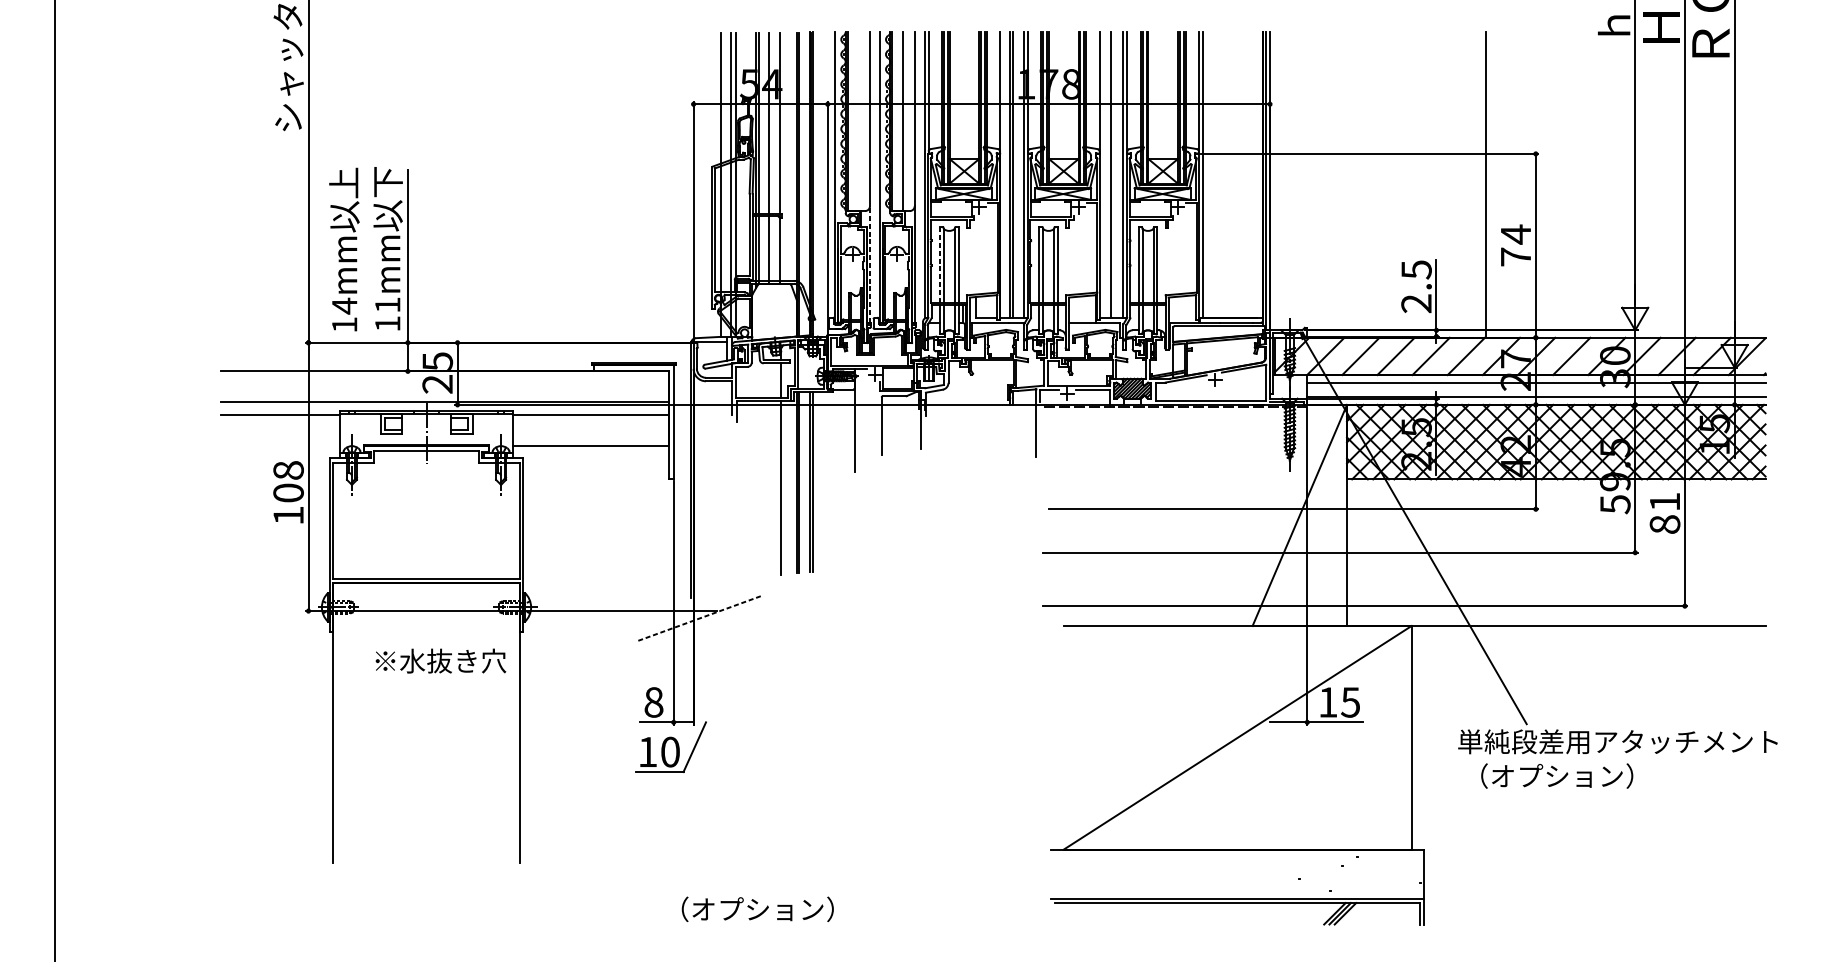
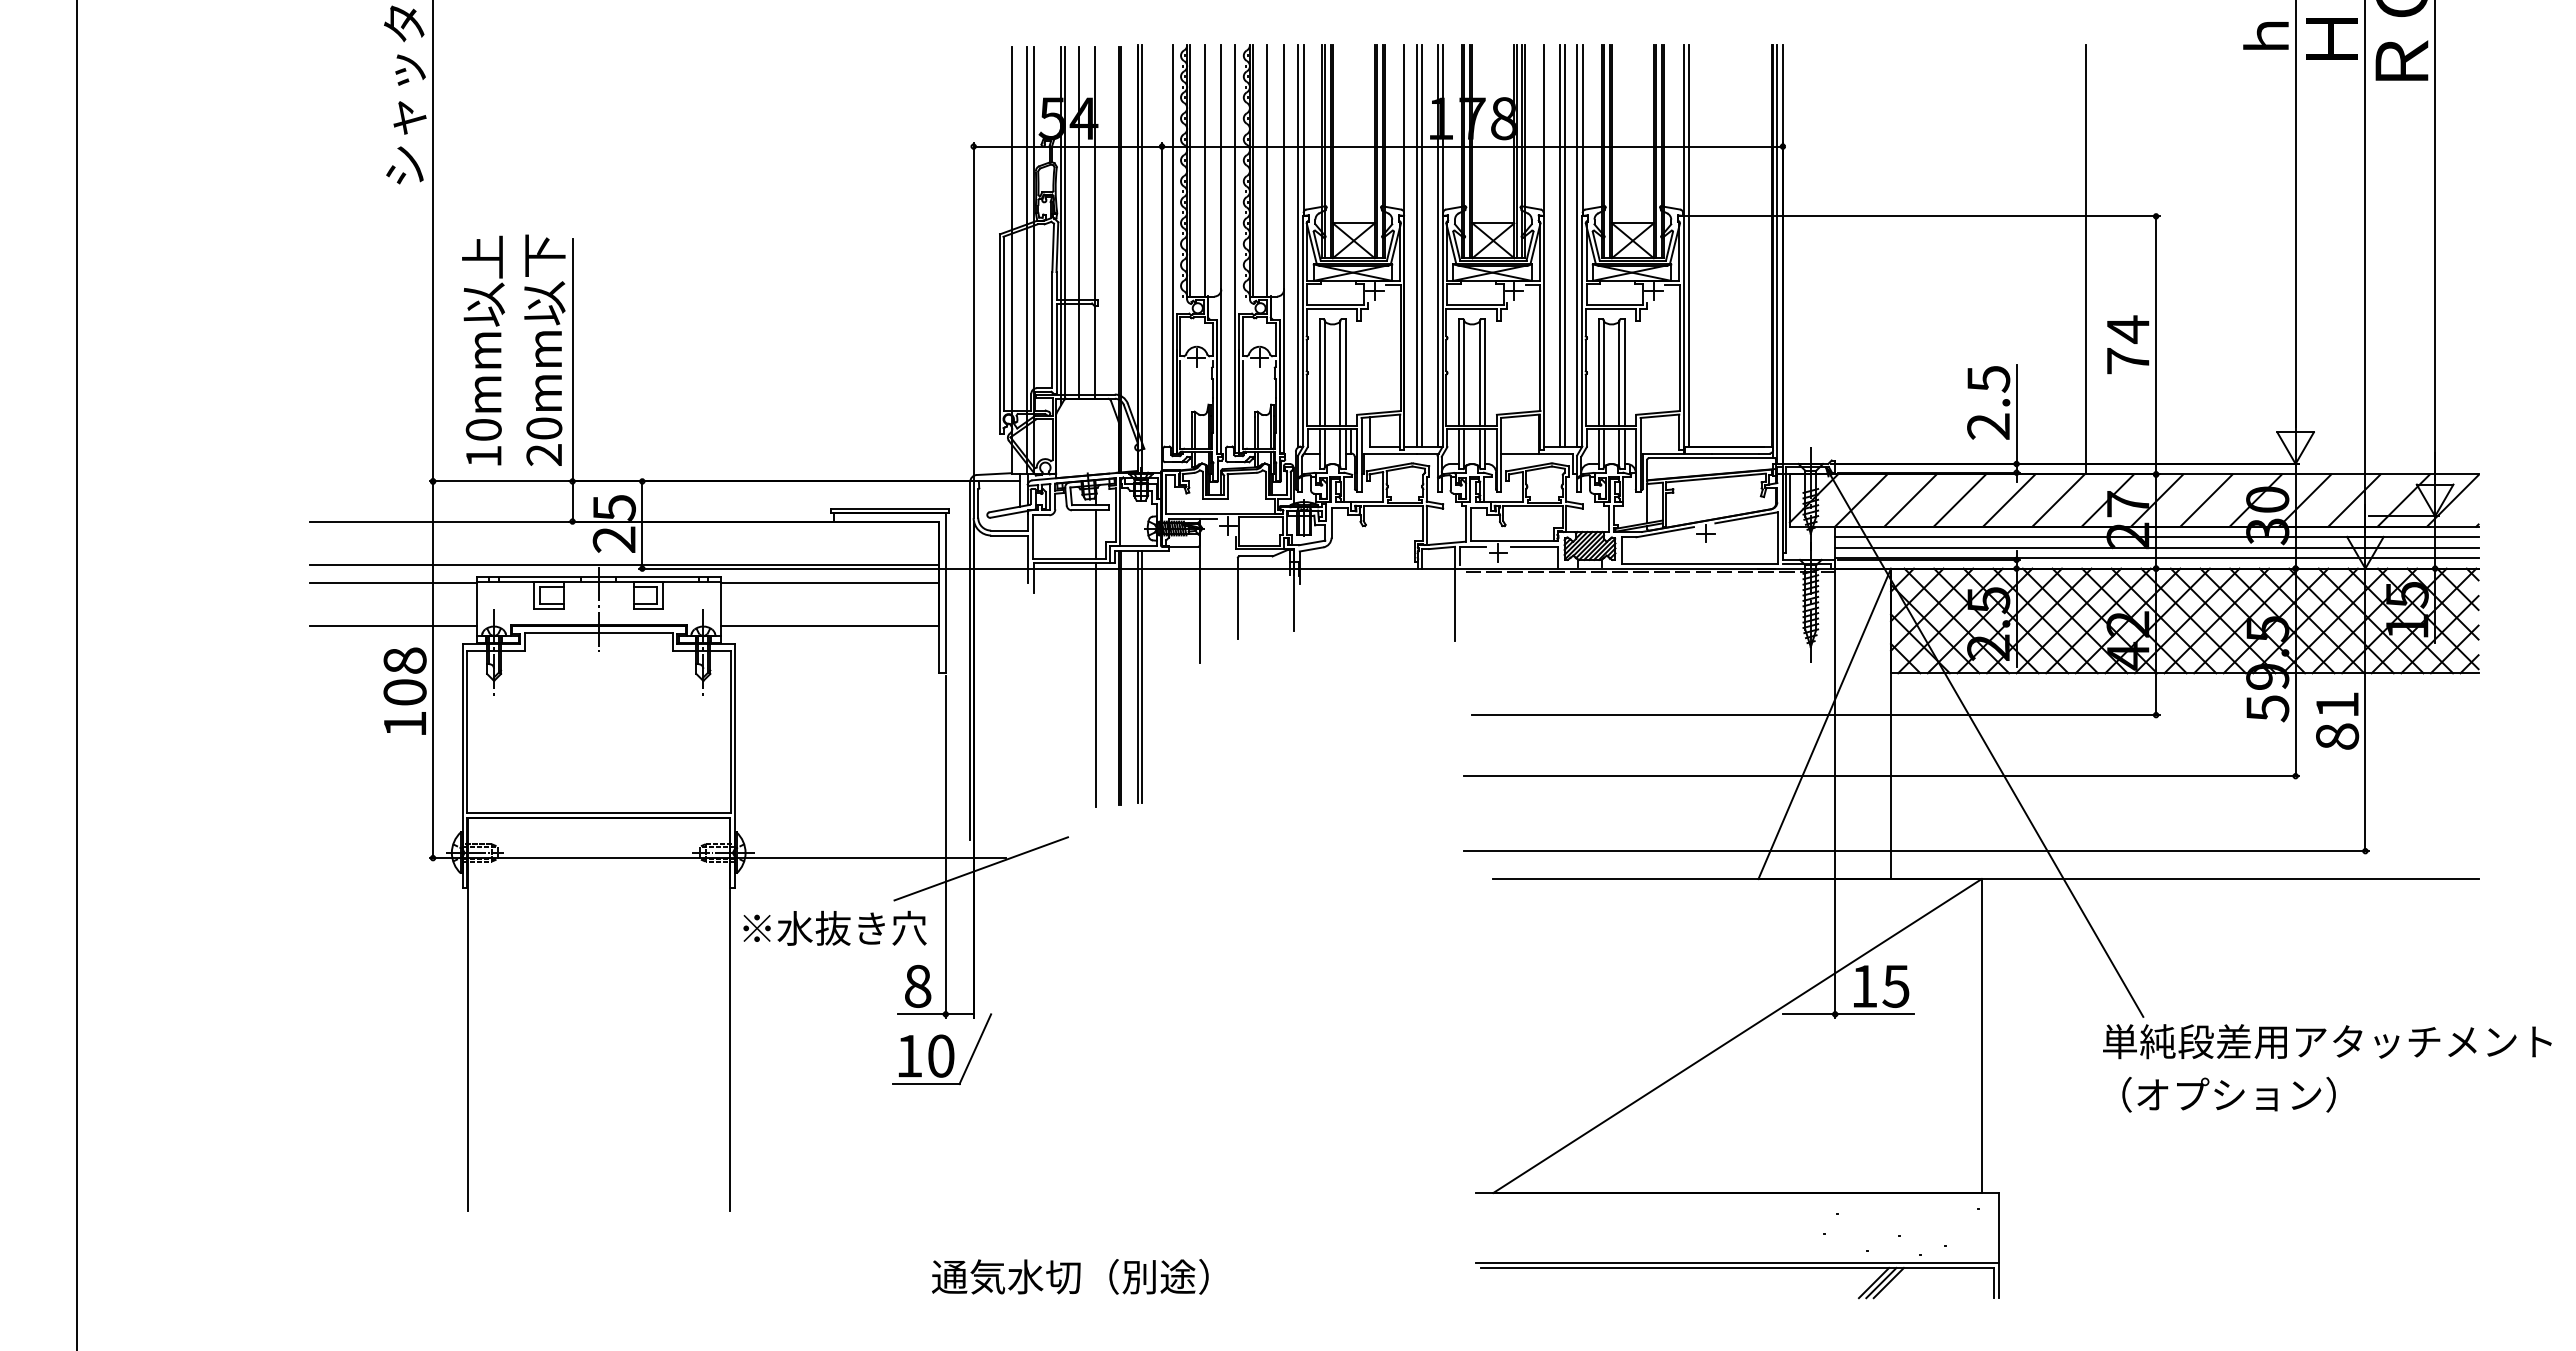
line: (858, 121) -> (1204, 170), added
line: (1115, 174) -> (1565, 245), added
line: (870, 263) -> (1221, 370), dashed -> solid
line: (939, 265) -> (1319, 373), dashed -> solid
text: (344, 306) -> (483, 430), 14mm -> 10mm
text: (387, 314) -> (544, 441), 11mm -> 20mm
line: (1536, 389) -> (2156, 547), added
line: (280, 446) -> (393, 626), added
line: (698, 619) -> (980, 869), dashed -> solid
text: (440, 660) -> (834, 927), moved
text: (1618, 741) -> (2327, 1041), moved
text: (1556, 775) -> (2228, 1094), moved
text: (762, 909) -> (1070, 1276), （オプション） -> 通気水切（別途）

